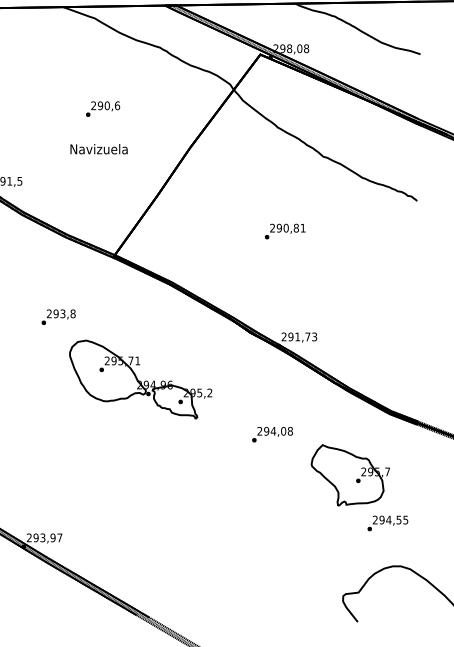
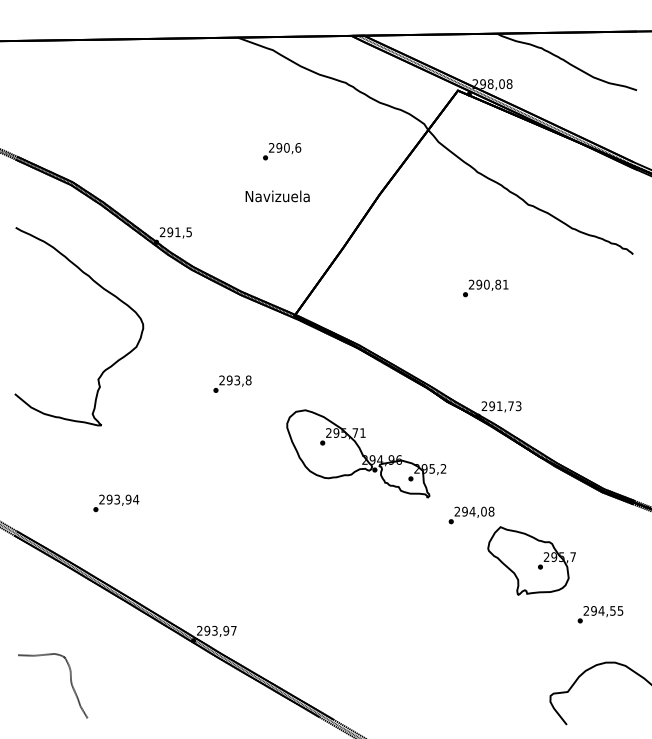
part: (140, 379) -> (366, 453), moved
part: (350, 474) -> (531, 560), moved

